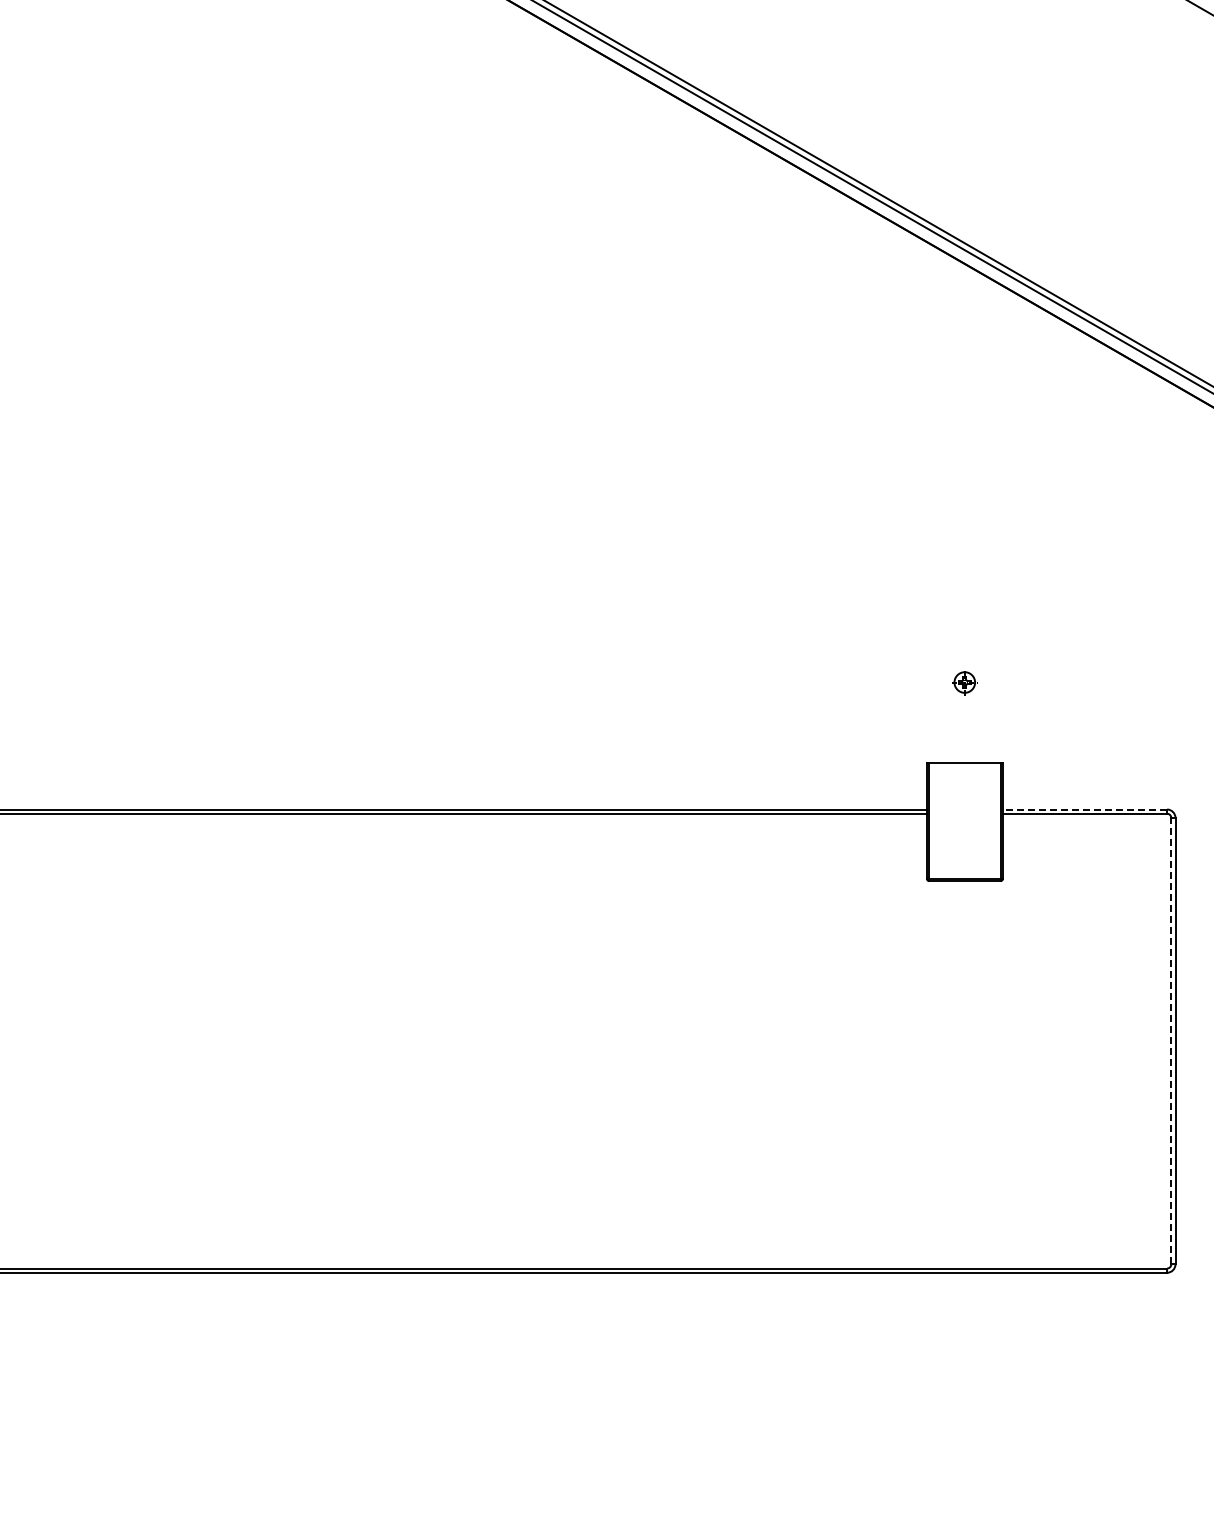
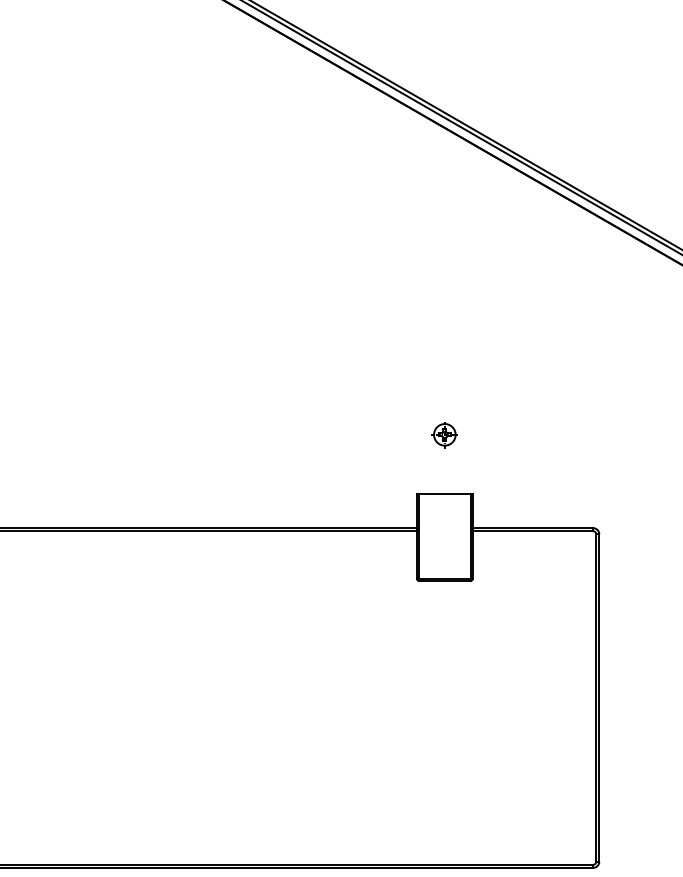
part: (964, 682) -> (444, 434), size x1.43
line: (1084, 809) -> (532, 528), dashed -> solid
line: (1171, 1040) -> (596, 697), dashed -> solid

